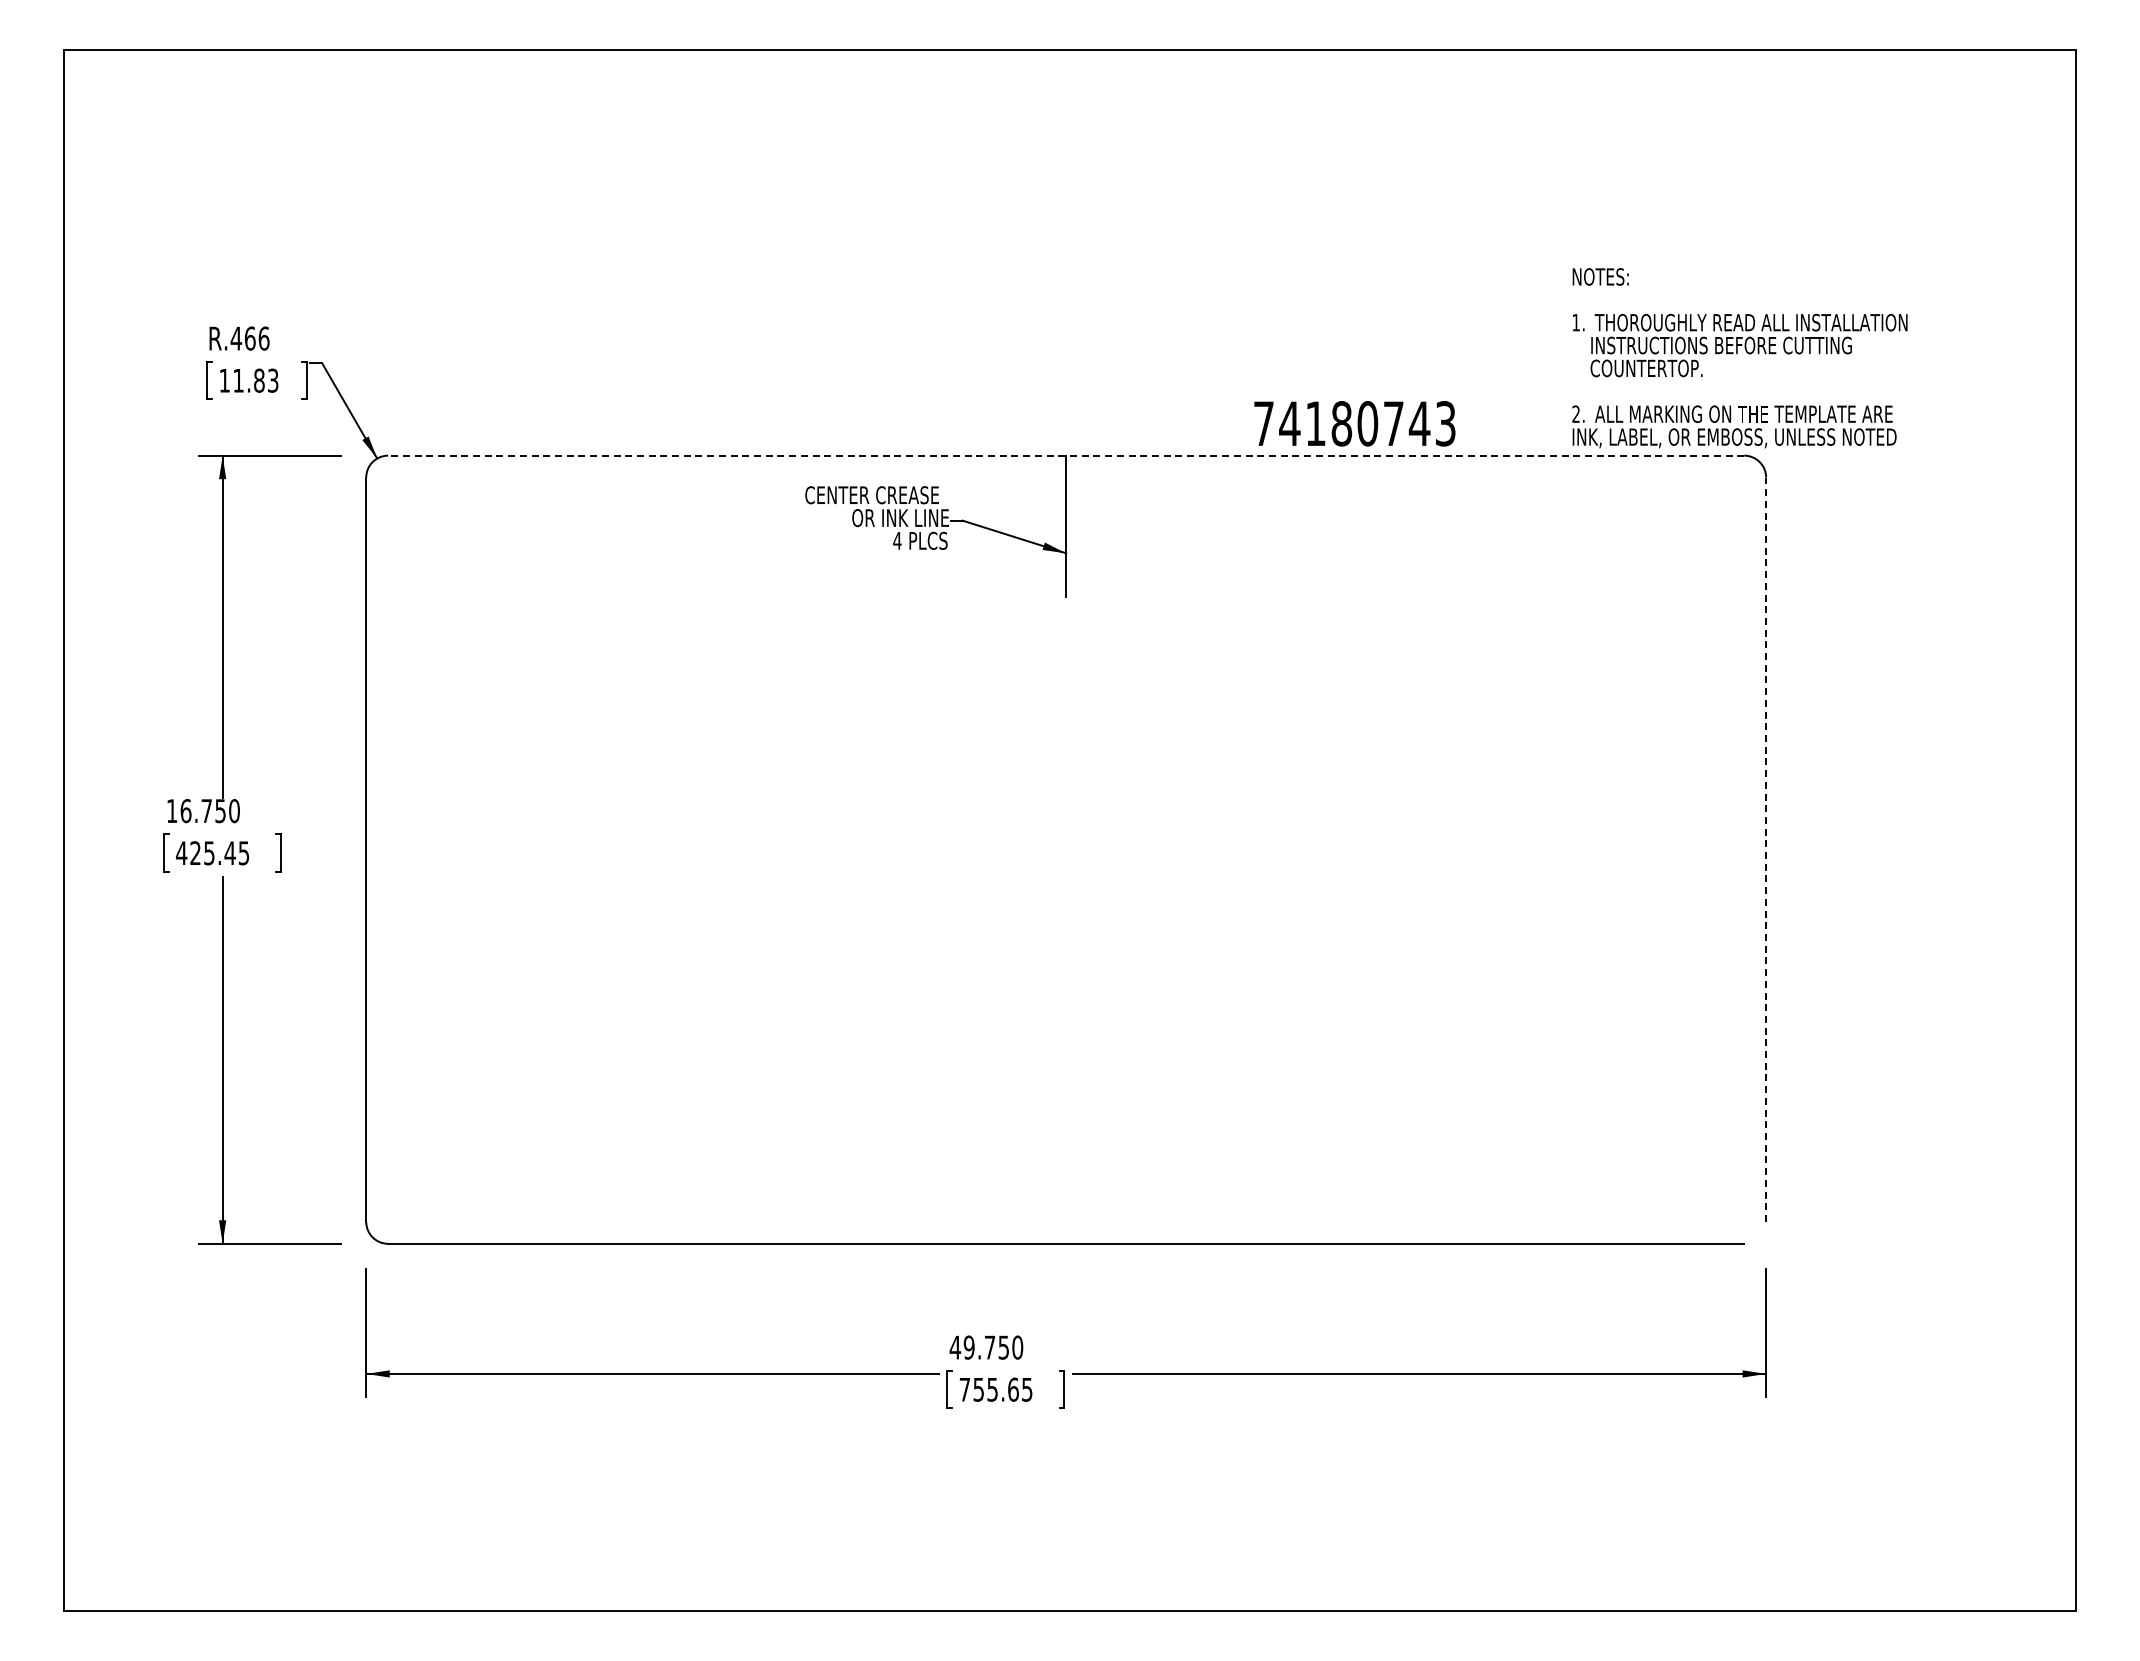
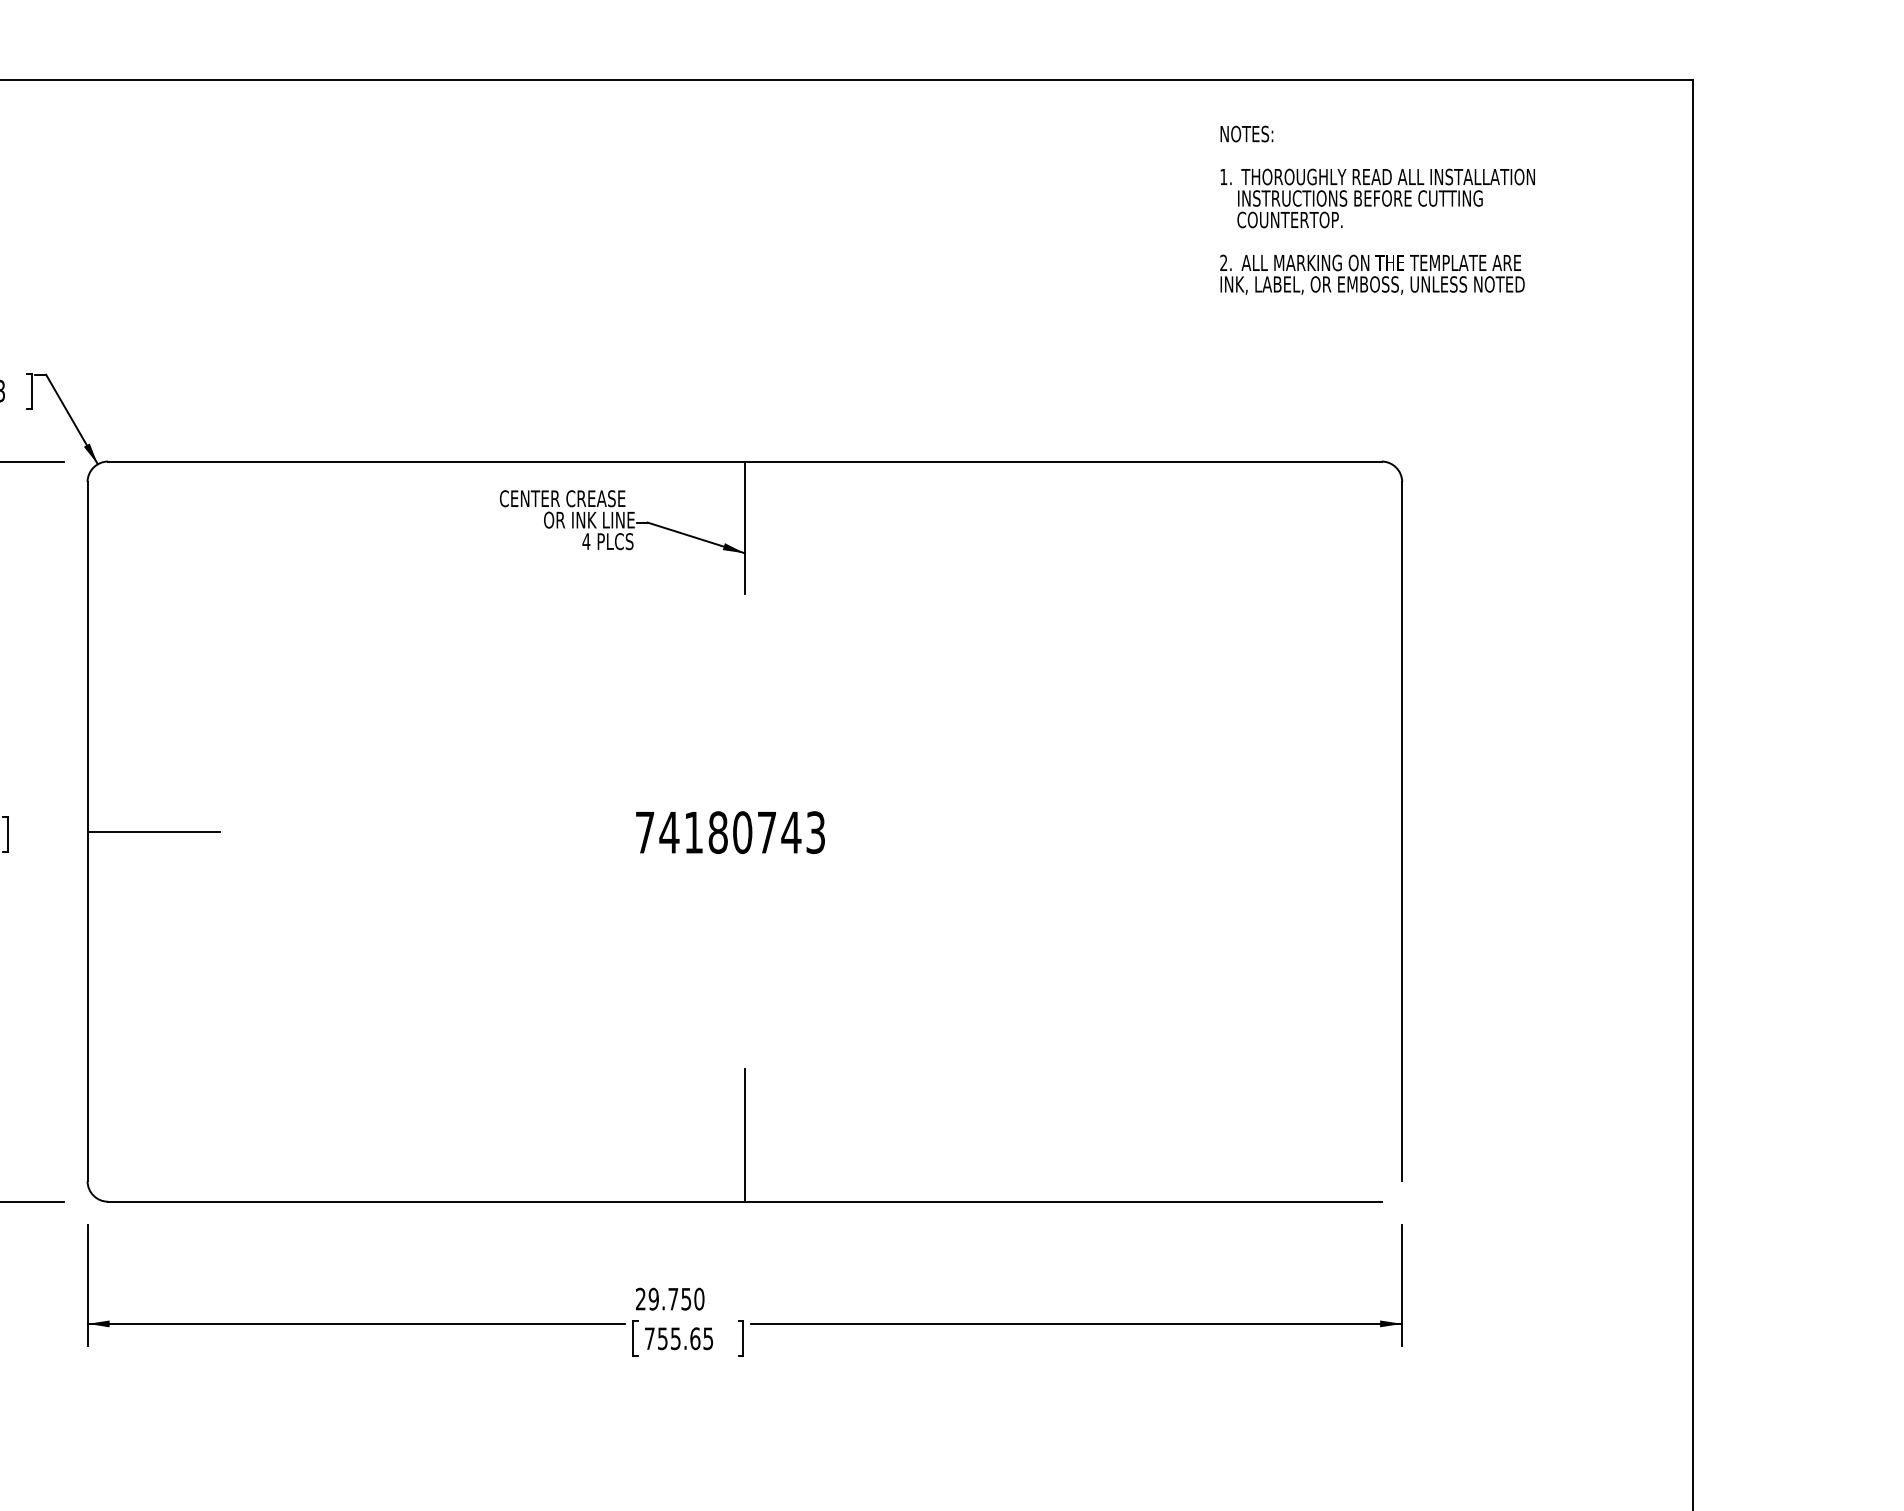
text: (1739, 358) -> (1377, 210), moved
text: (1354, 423) -> (730, 832), moved
line: (1065, 455) -> (744, 461), dashed -> solid
line: (436, 849) -> (153, 831), added
line: (1766, 849) -> (1402, 831), dashed -> solid
line: (1066, 1172) -> (745, 1134), added
text: (955, 1347) -> (640, 1299), 49.750 -> 29.750

